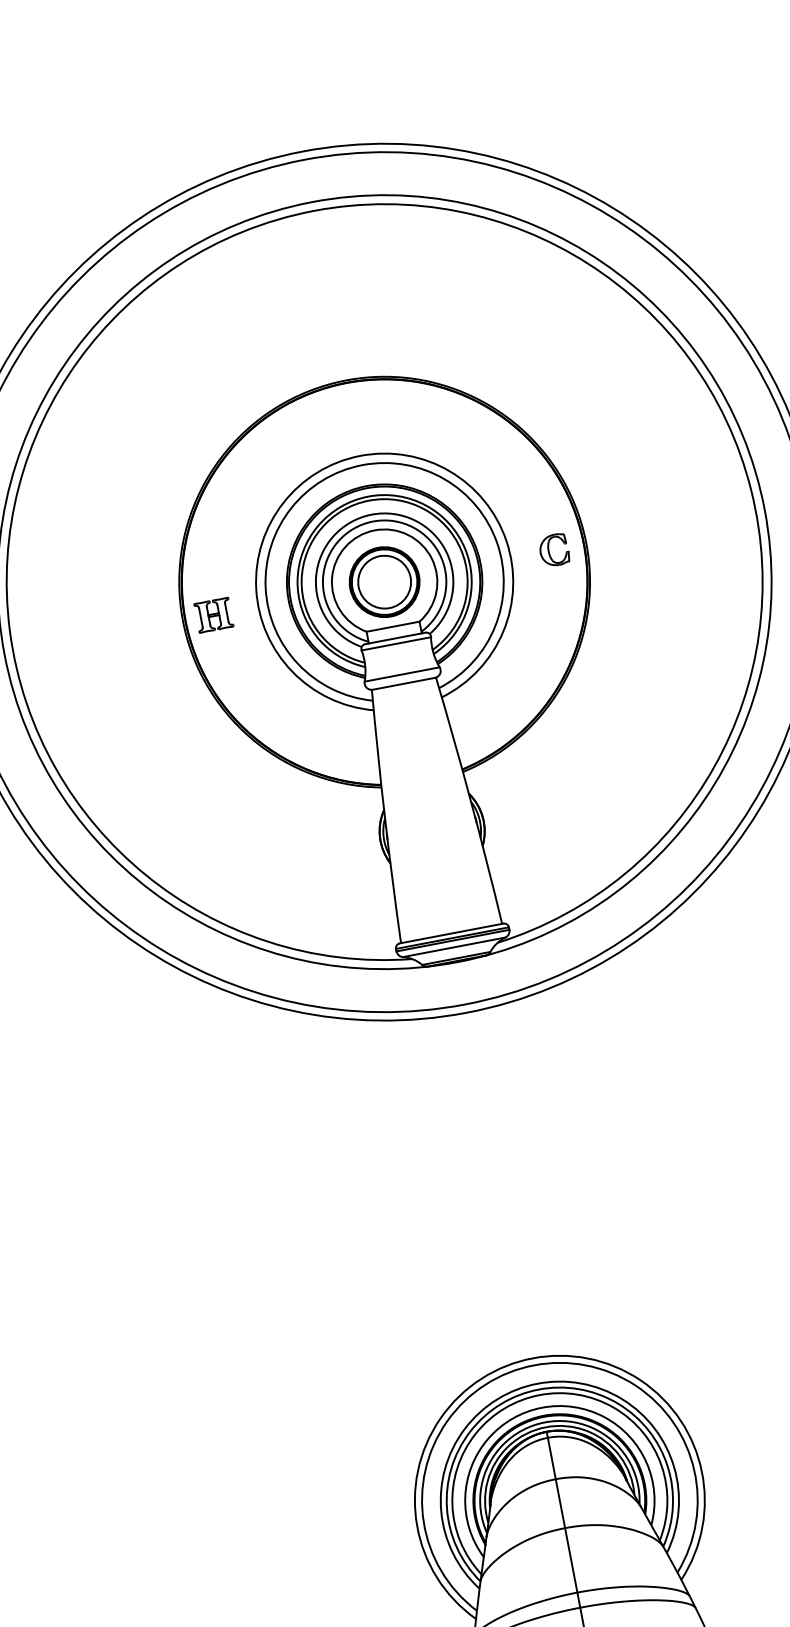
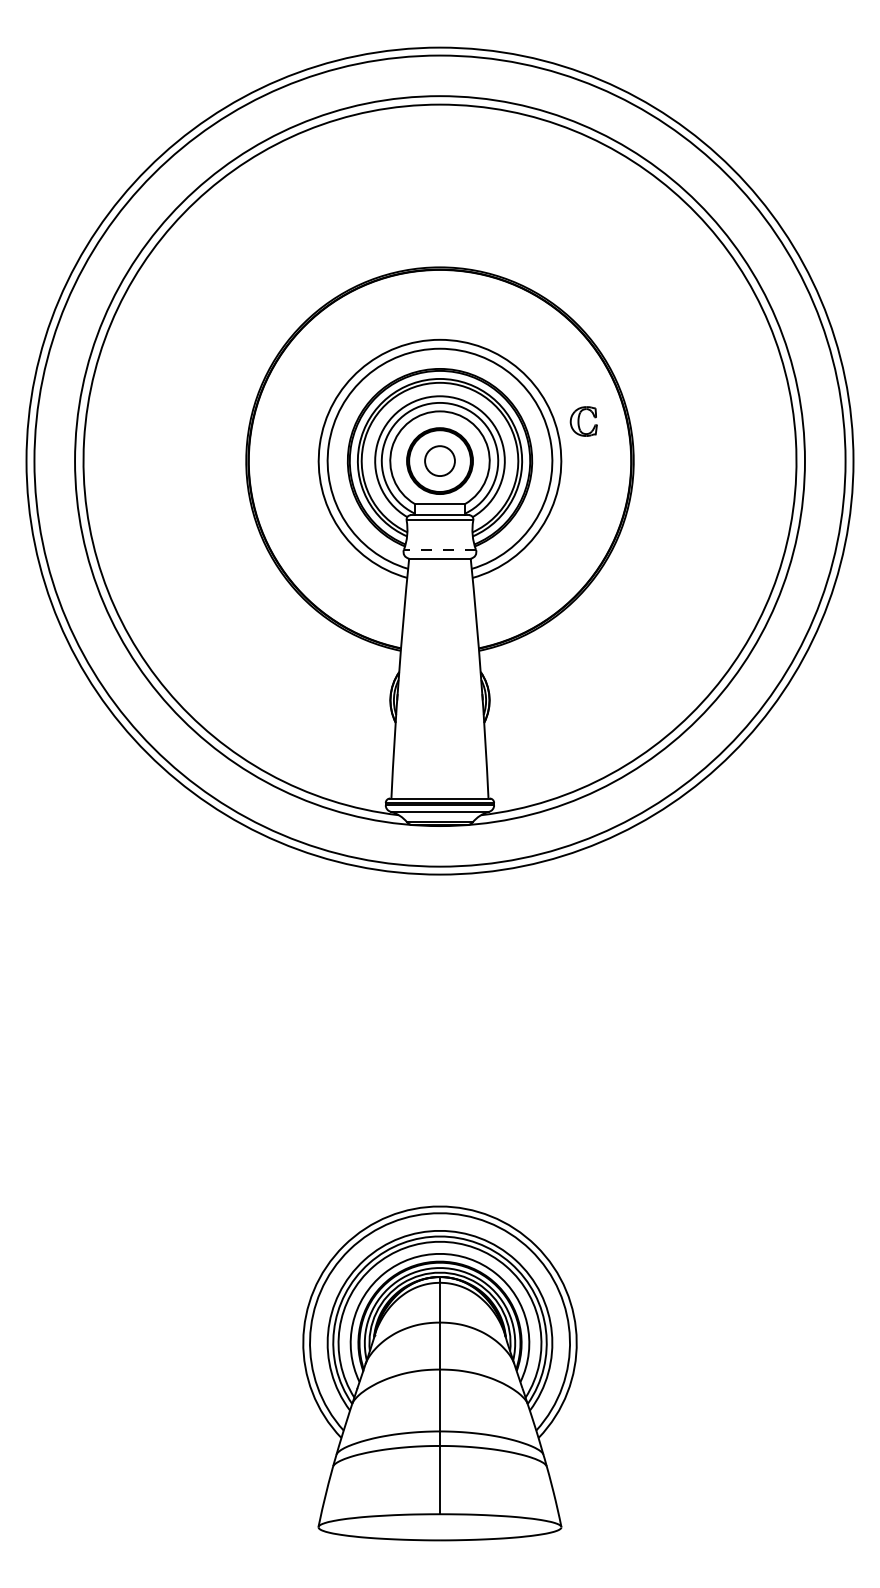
part: (553, 550) -> (583, 421), moved
circle: (384, 582) -> (439, 461), size x0.6
part: (213, 615) -> (275, 461), removed
line: (401, 674) -> (439, 549), solid -> dashed

